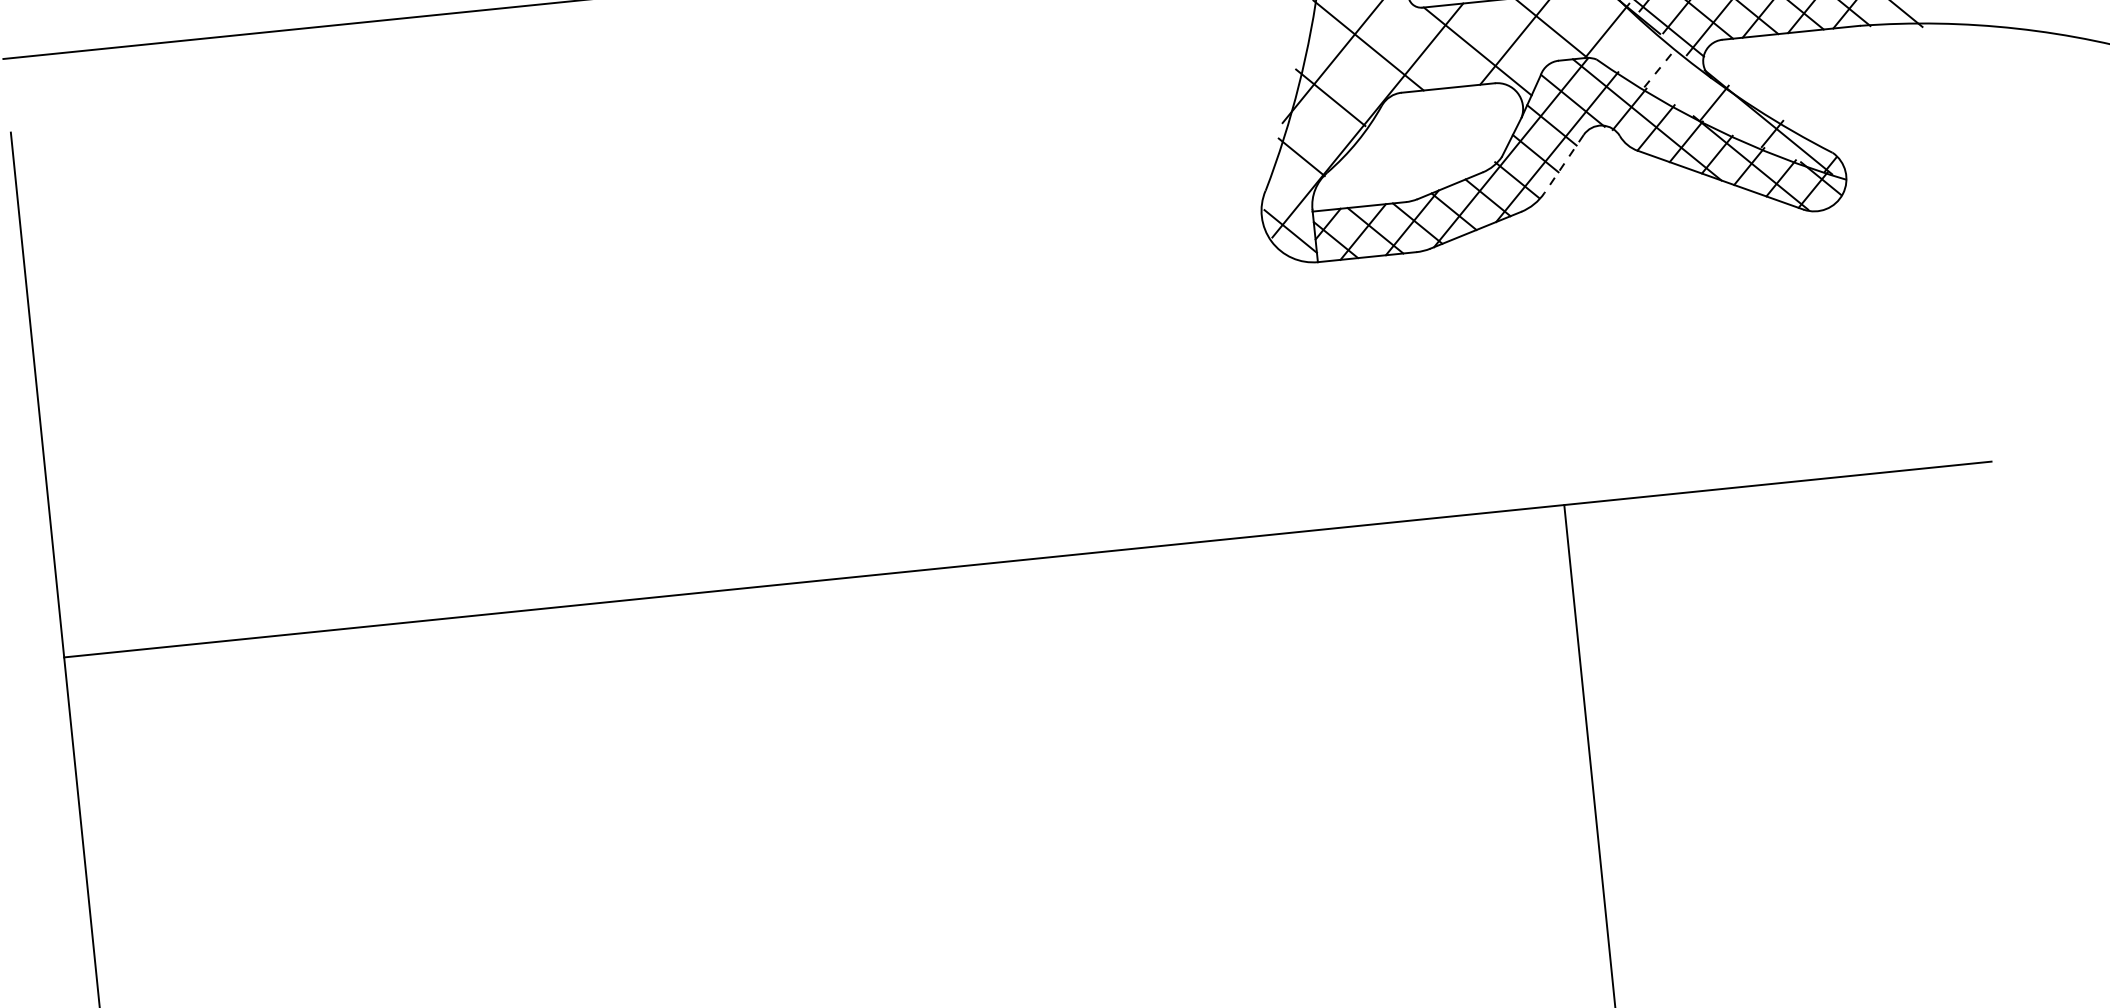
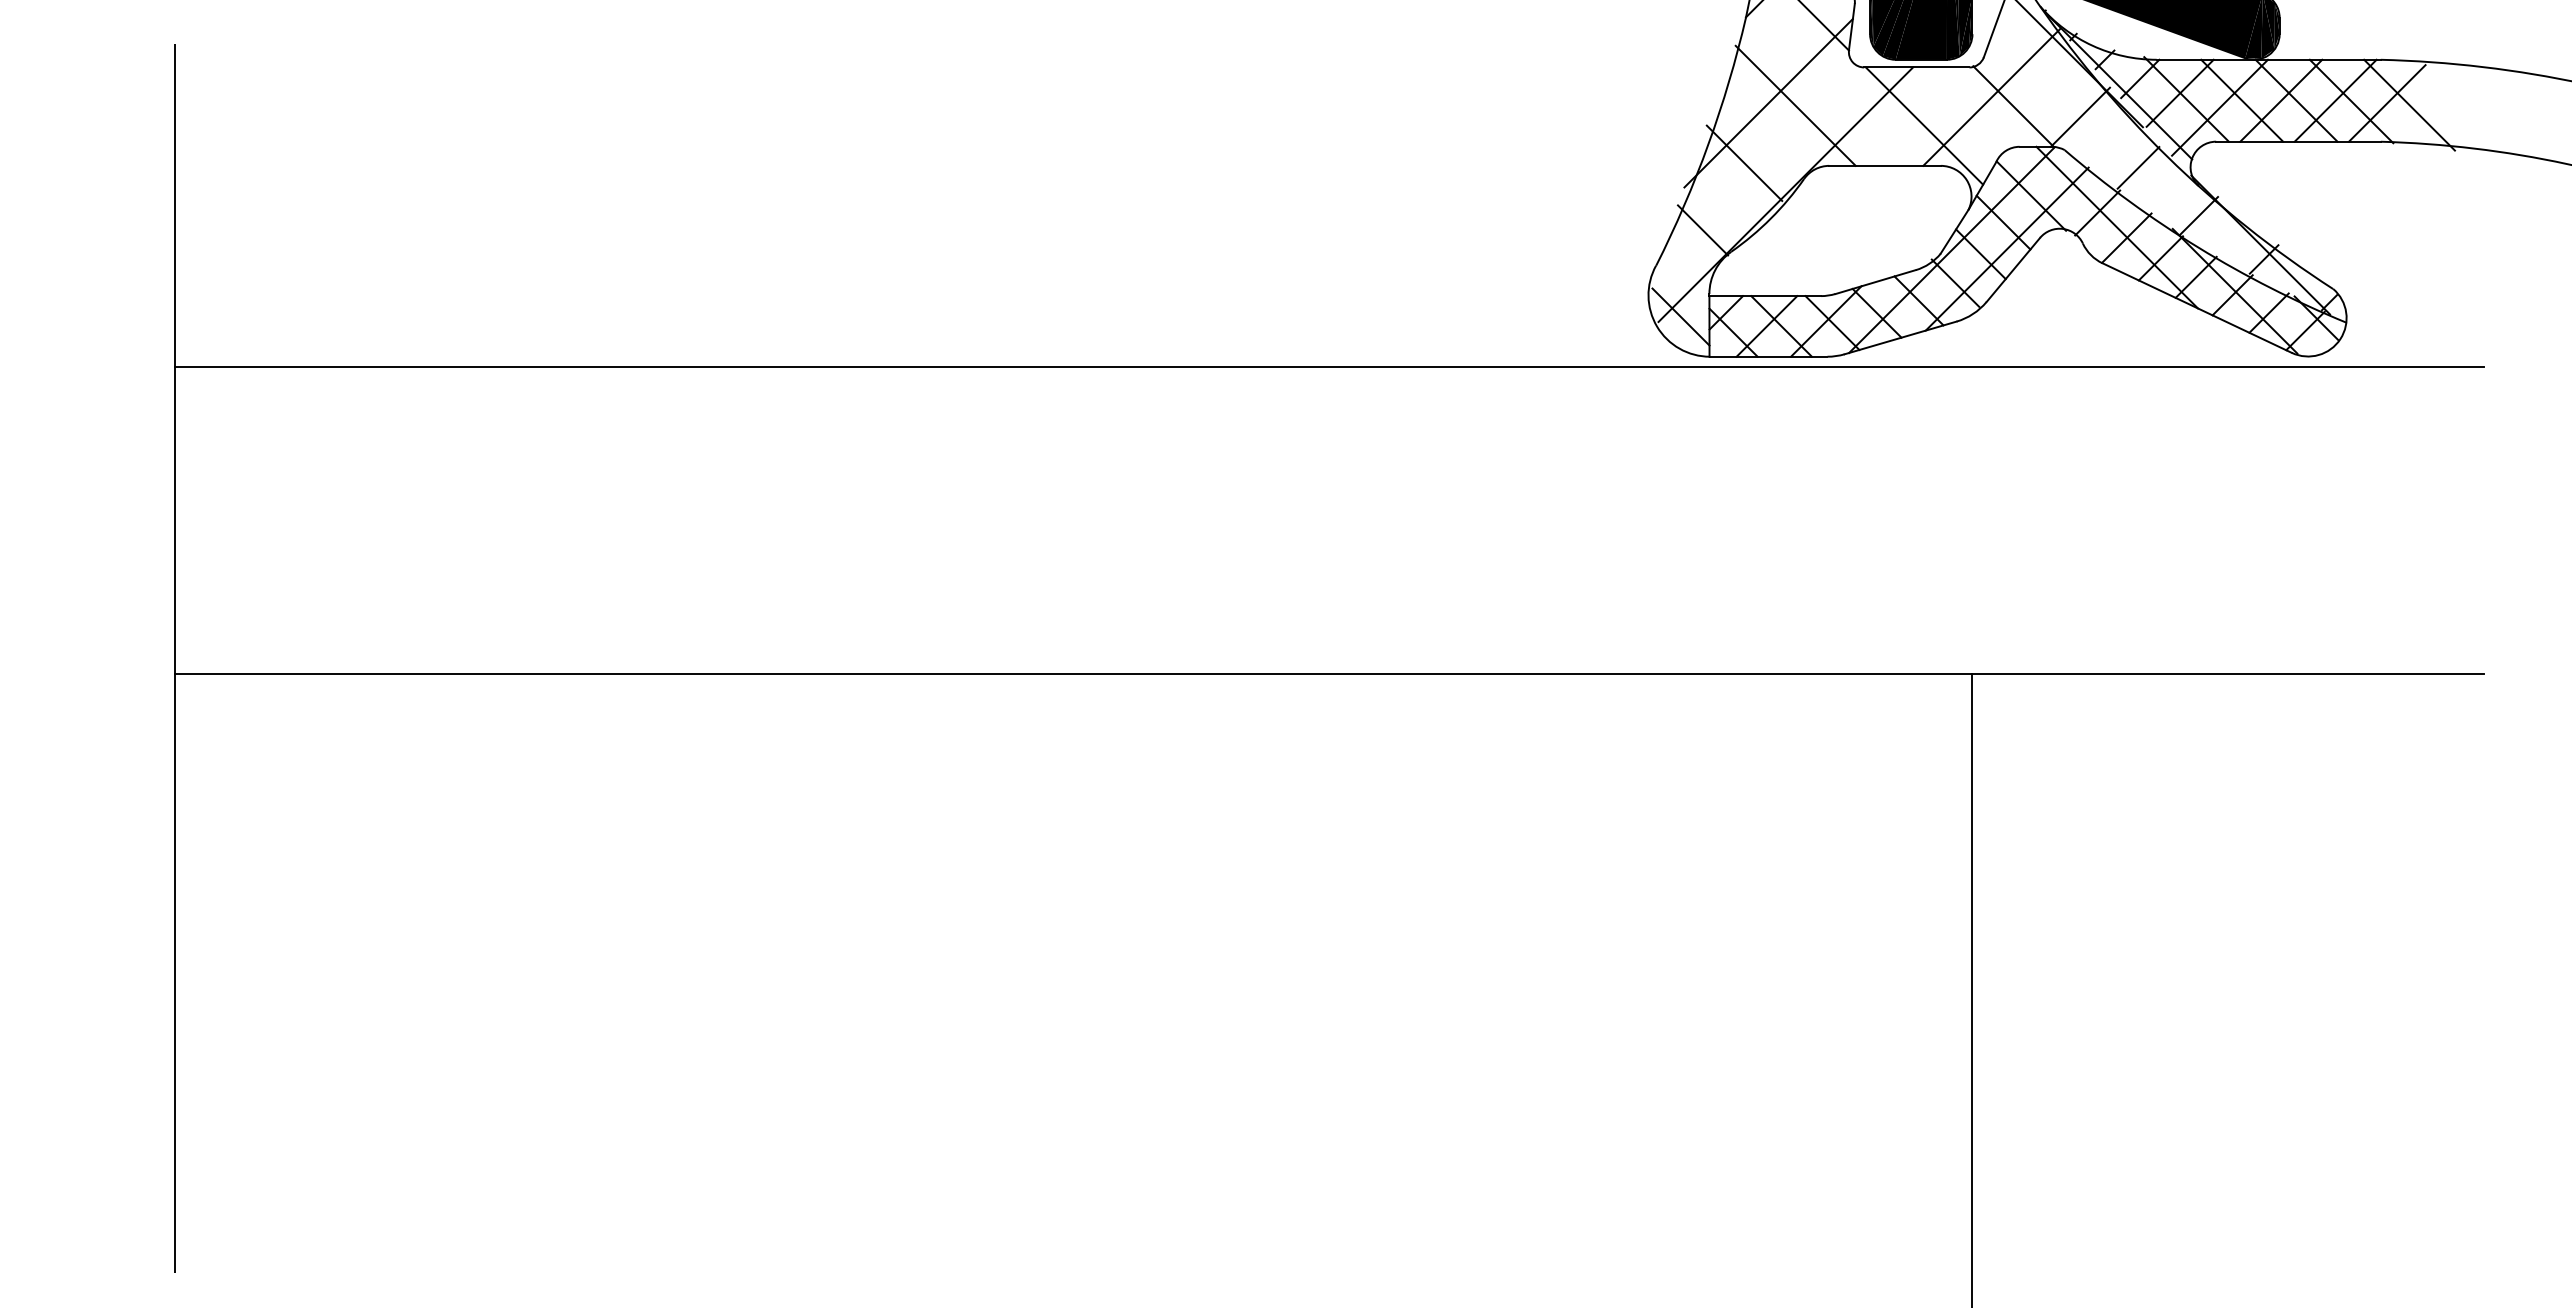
line: (1659, 67) -> (2138, 167), dashed -> solid
line: (1564, 164) -> (2013, 270), dashed -> solid
line: (1001, 302) -> (1329, 366), added

